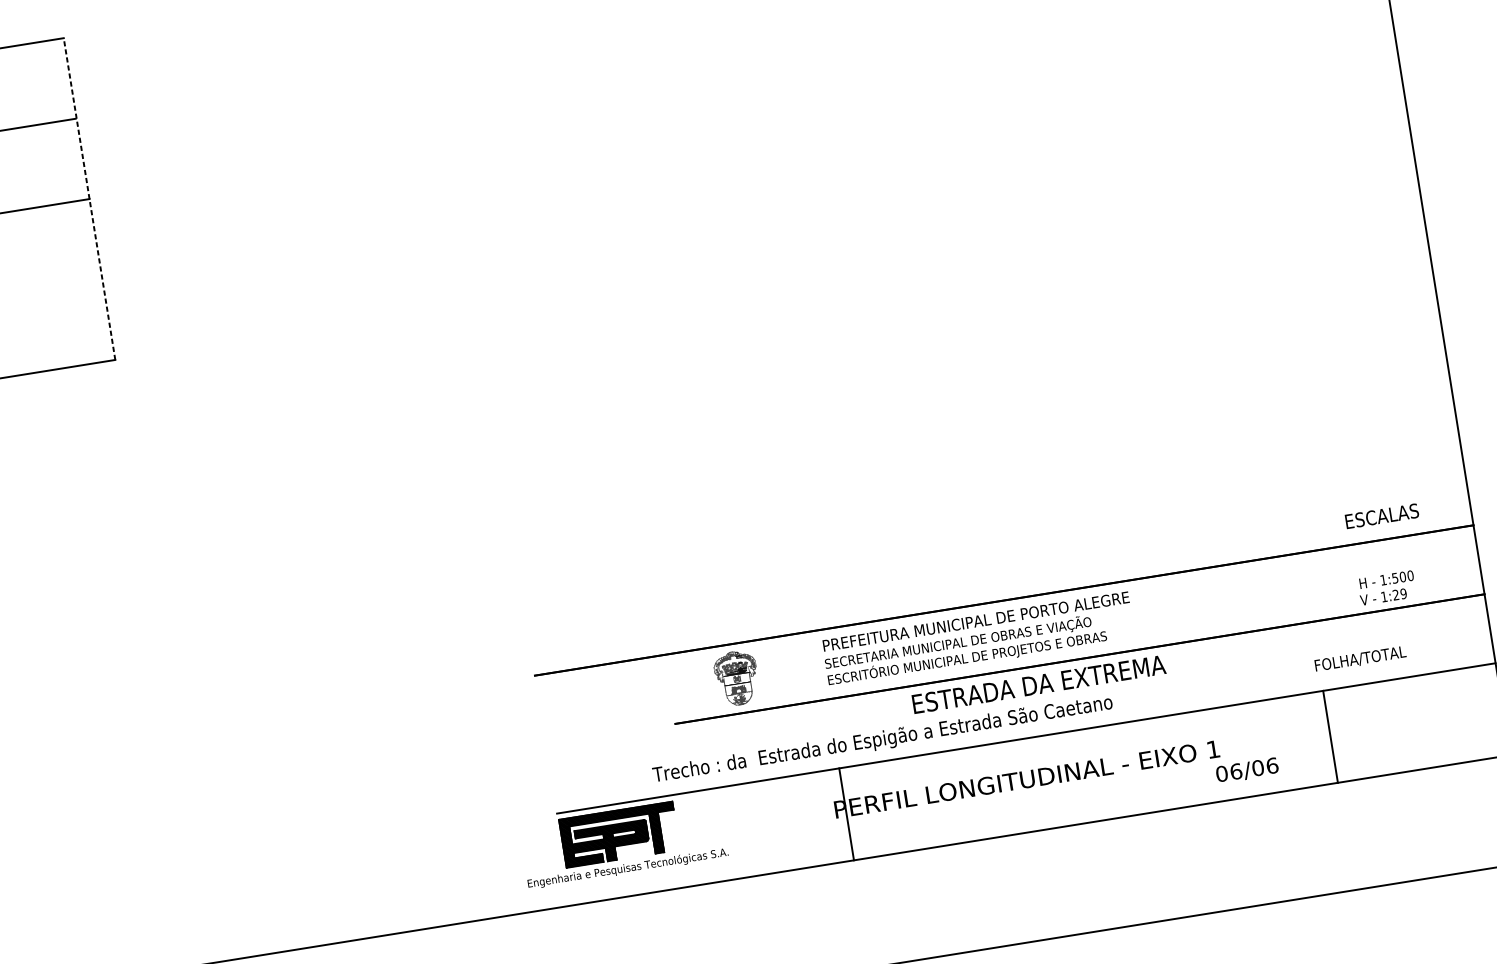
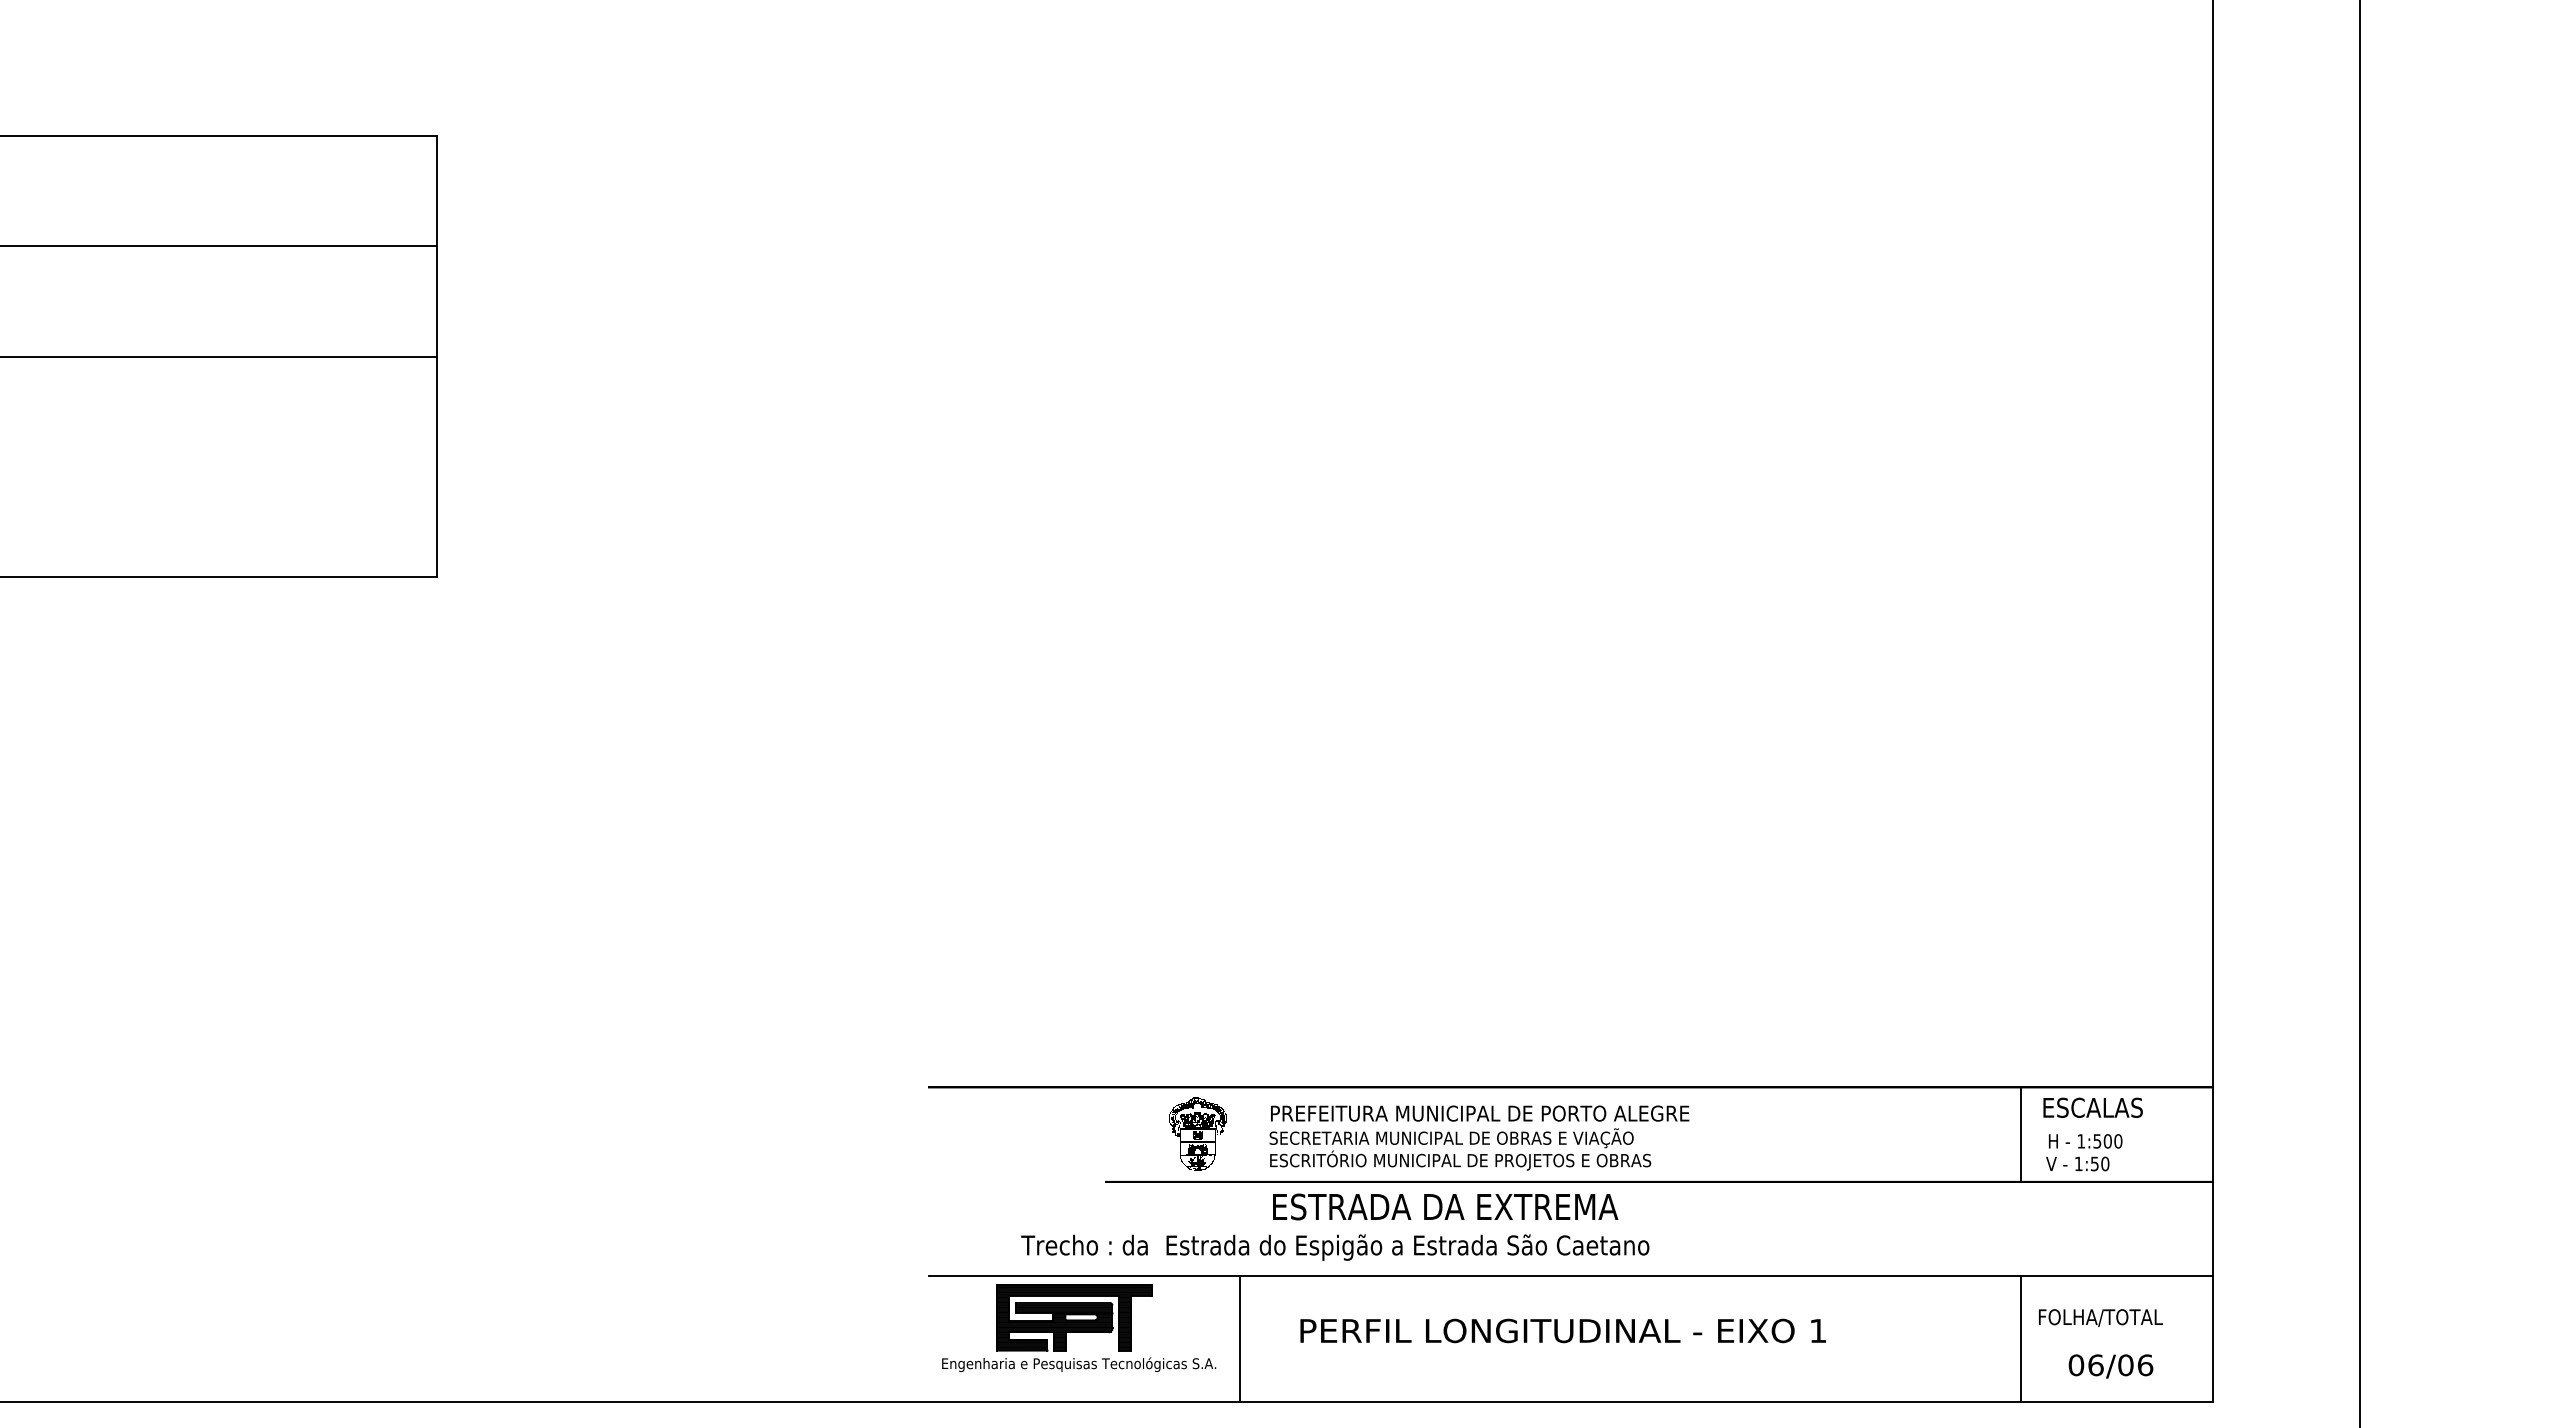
line: (89, 199) -> (436, 356), dashed -> solid
text: (1381, 516) -> (2092, 1107), moved
line: (1338, 582) -> (2021, 1134), added
text: (1400, 594) -> (2100, 1163), 1:29 -> 1:50
text: (978, 639) -> (1479, 1137), moved
text: (1360, 658) -> (2100, 1317), moved
text: (1038, 684) -> (1445, 1206), moved
line: (1330, 737) -> (2021, 1339), moved
text: (882, 739) -> (1335, 1247), moved
text: (1247, 770) -> (2110, 1366), moved
line: (846, 814) -> (1240, 1339), moved
part: (624, 841) -> (1079, 1327), moved

